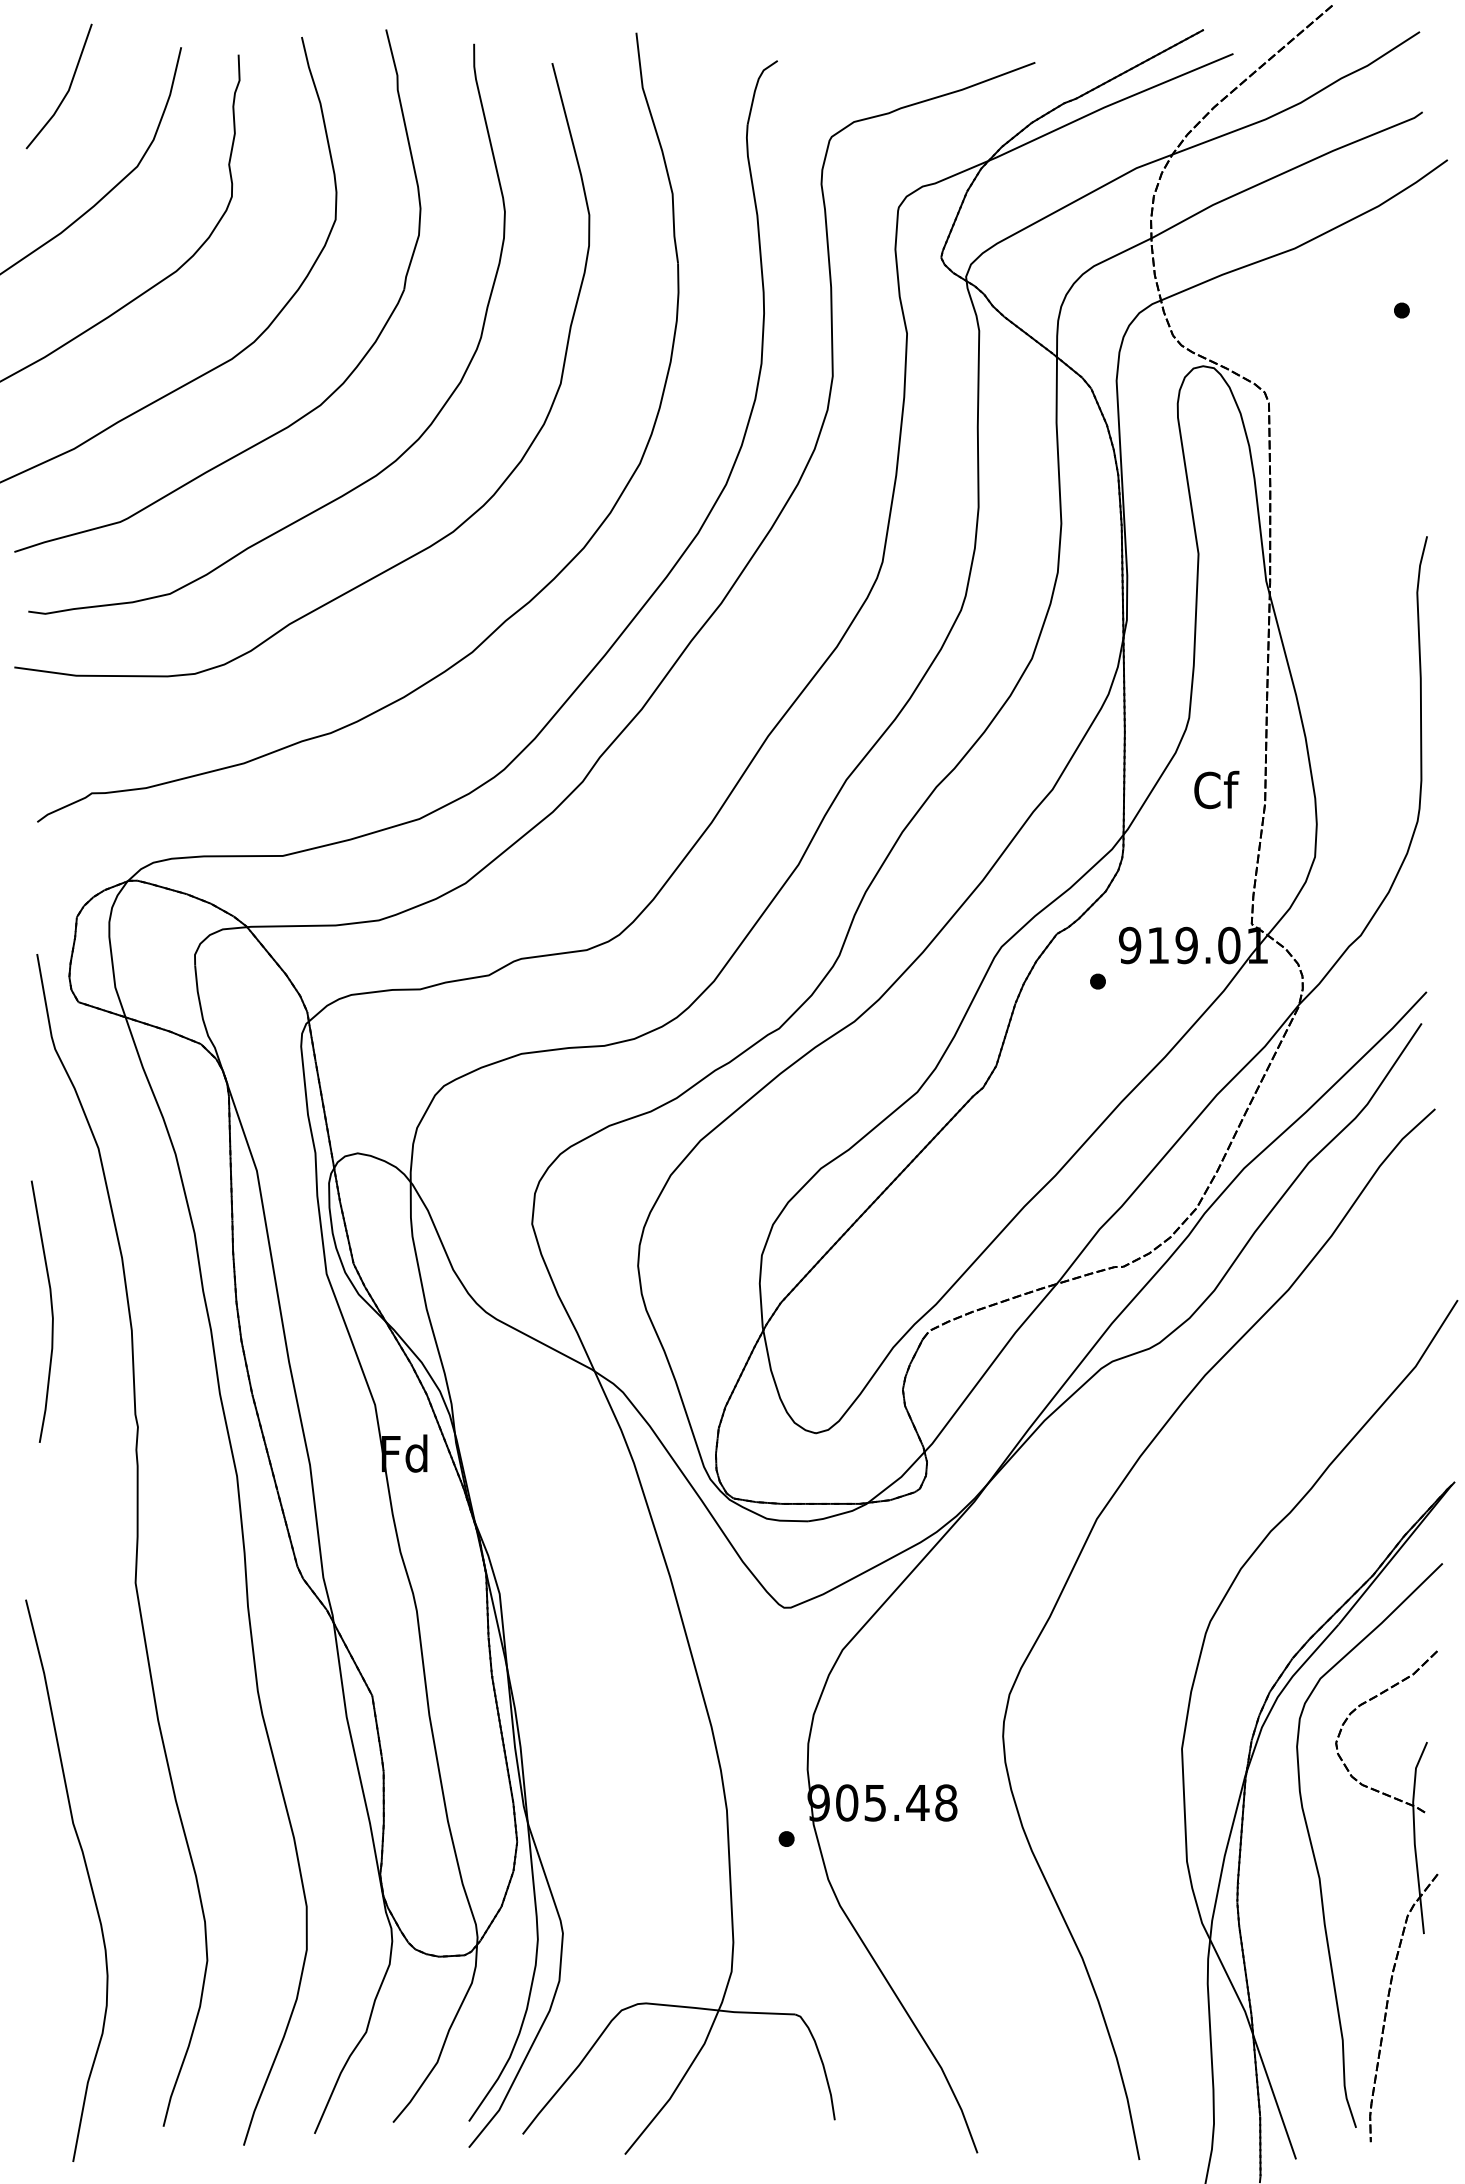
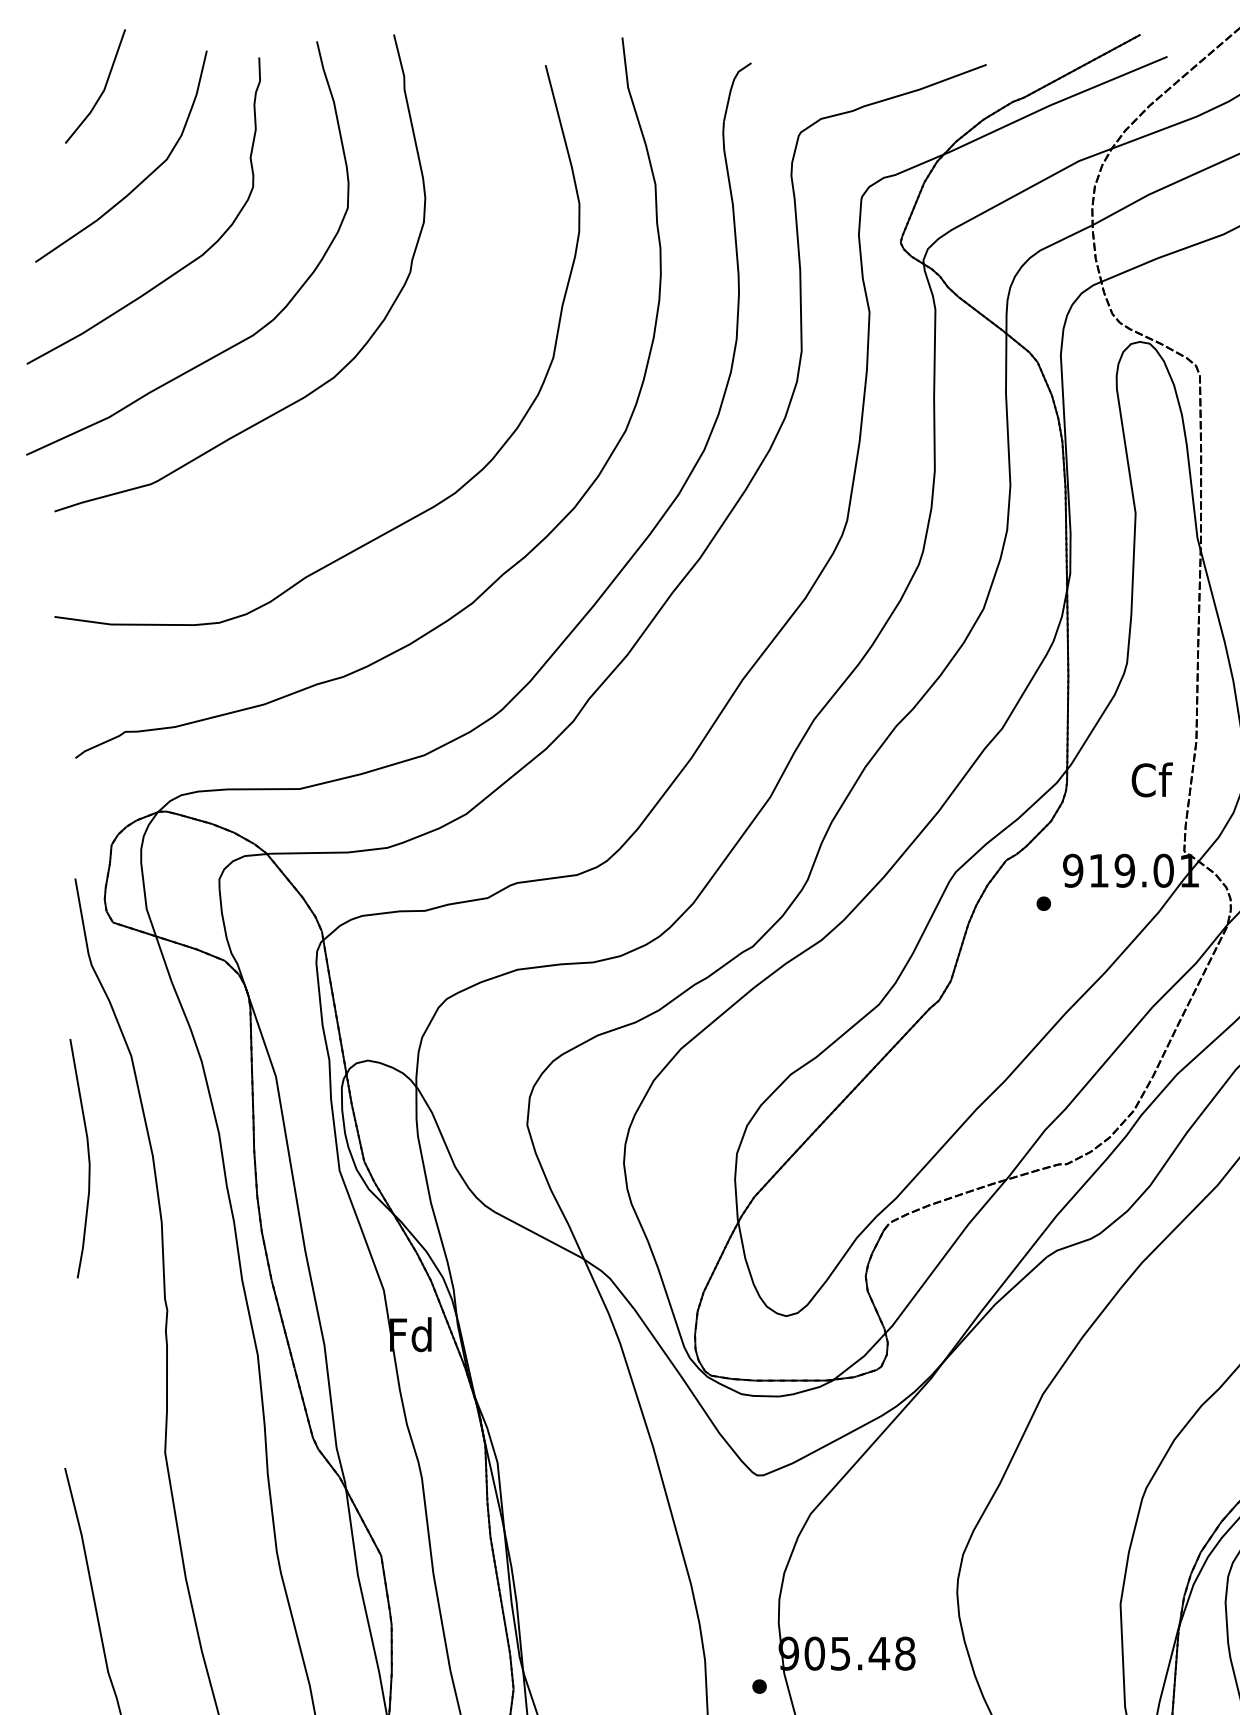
curve: (357, 485) -> (367, 450), removed
text: (1216, 789) -> (1152, 779), moved
curve: (51, 1311) -> (88, 1158), moved

